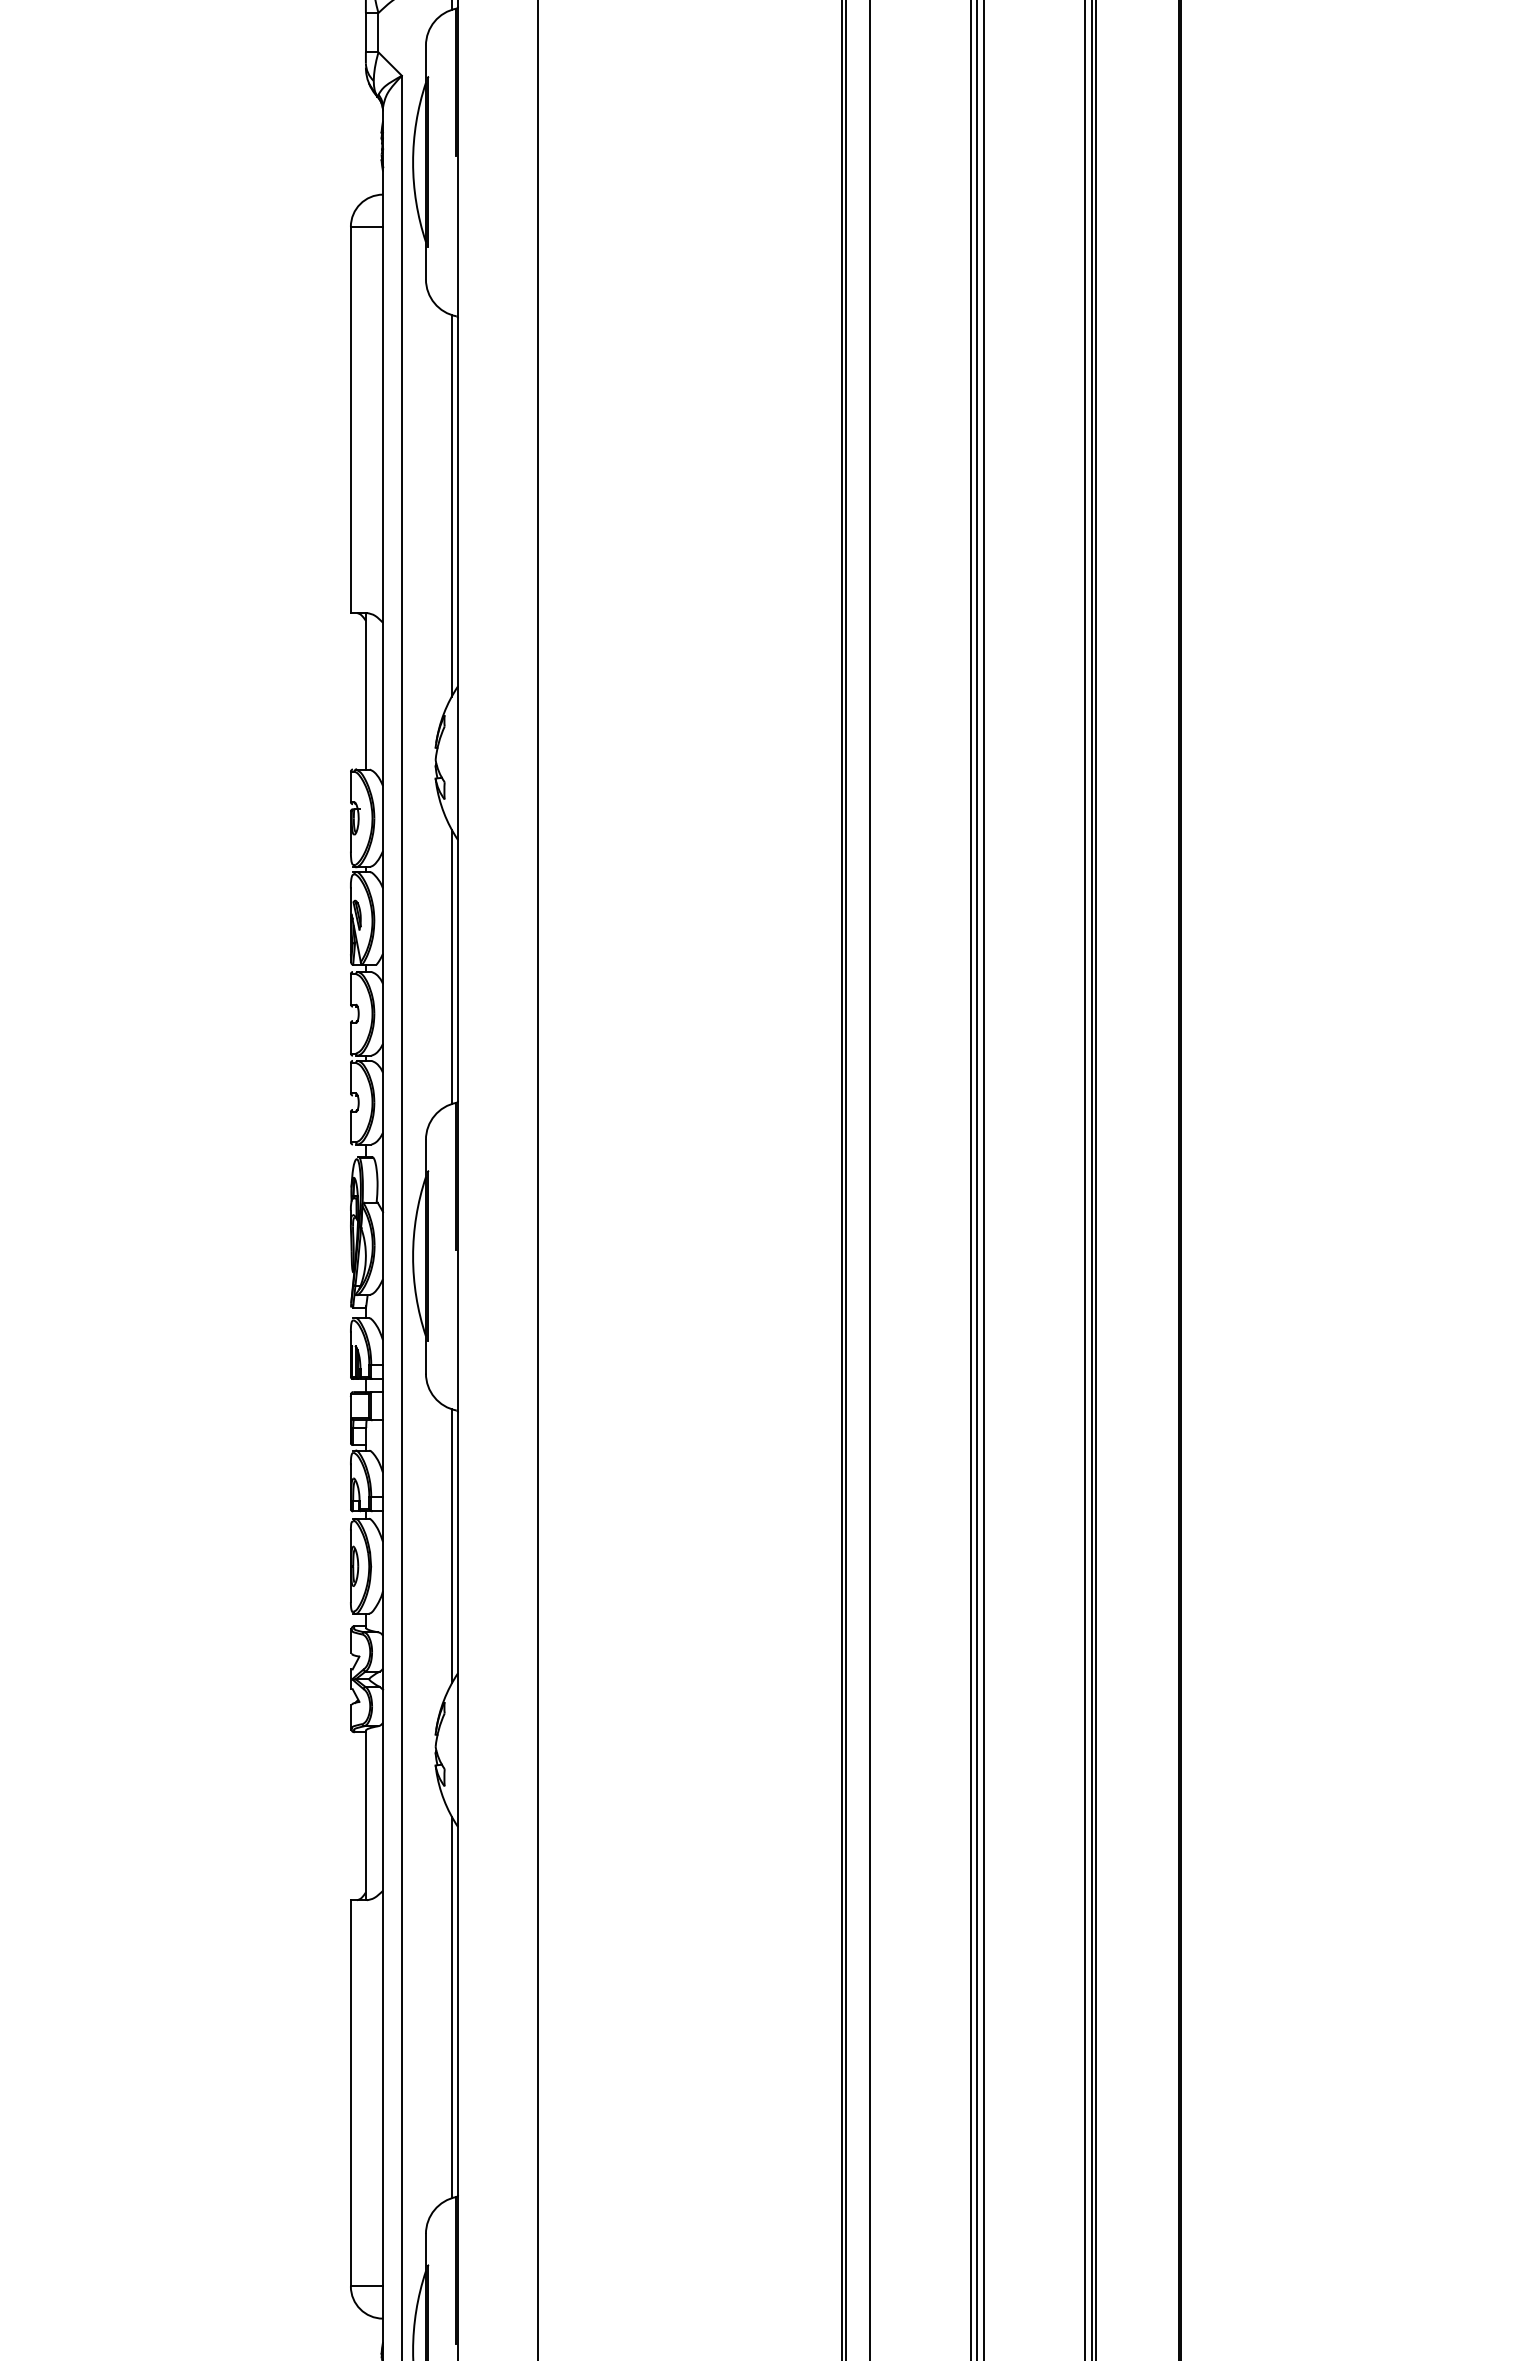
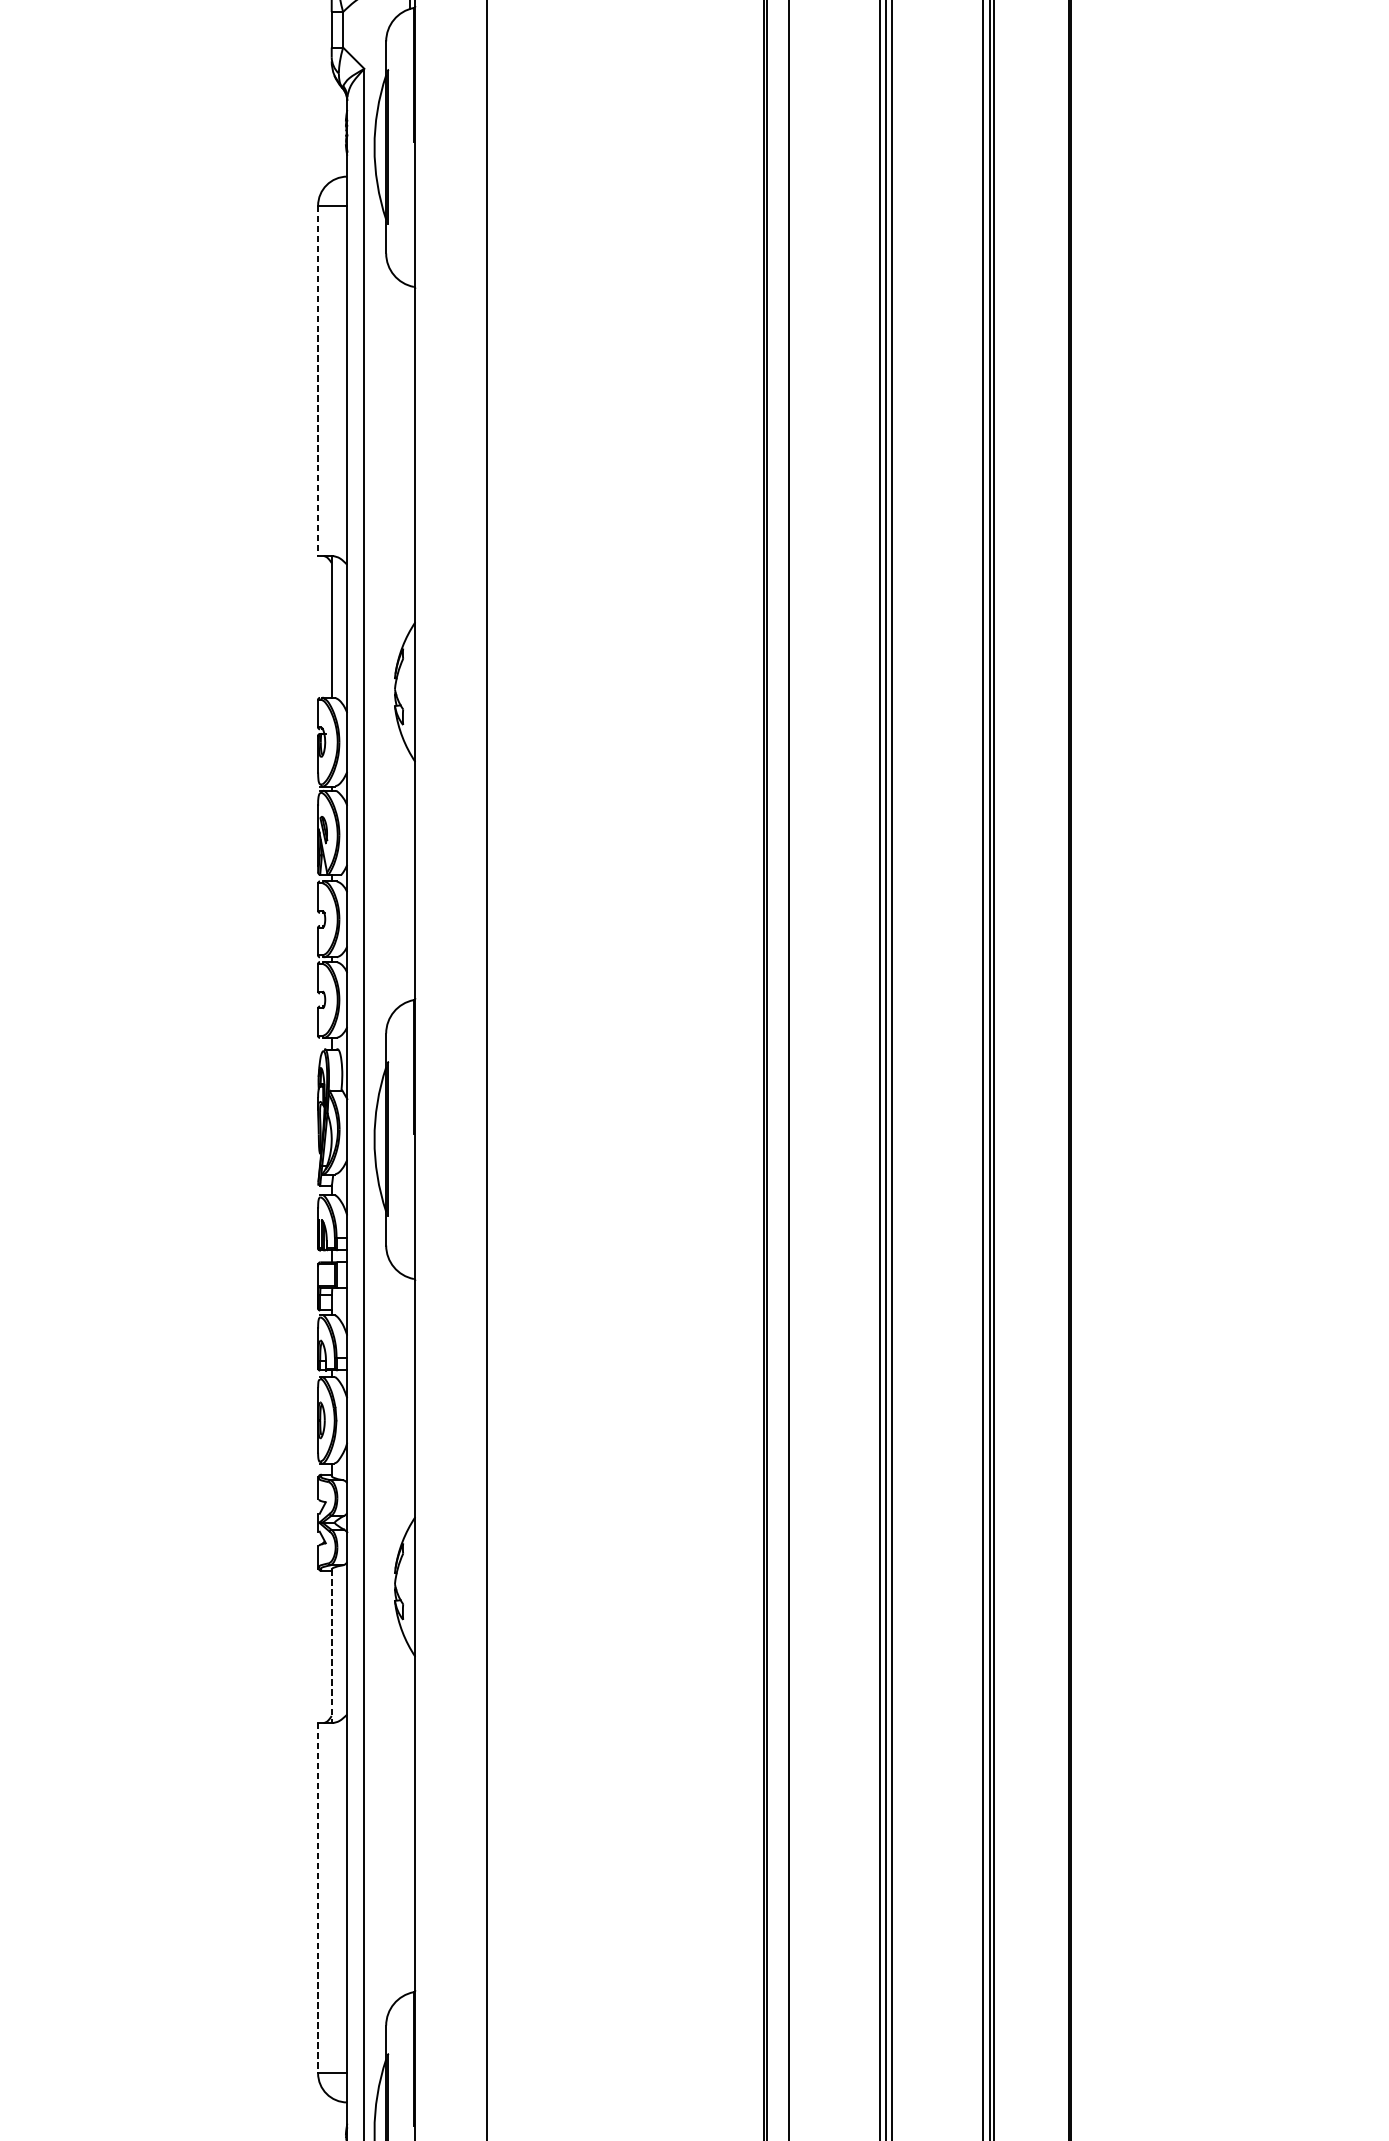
line: (350, 420) -> (317, 381), solid -> dashed
line: (451, 505) -> (409, 458), removed
line: (451, 966) -> (409, 876), removed
line: (451, 1546) -> (409, 1402), removed
line: (365, 1815) -> (331, 1646), solid -> dashed
line: (451, 2007) -> (409, 1820), removed
line: (350, 2093) -> (317, 1898), solid -> dashed

